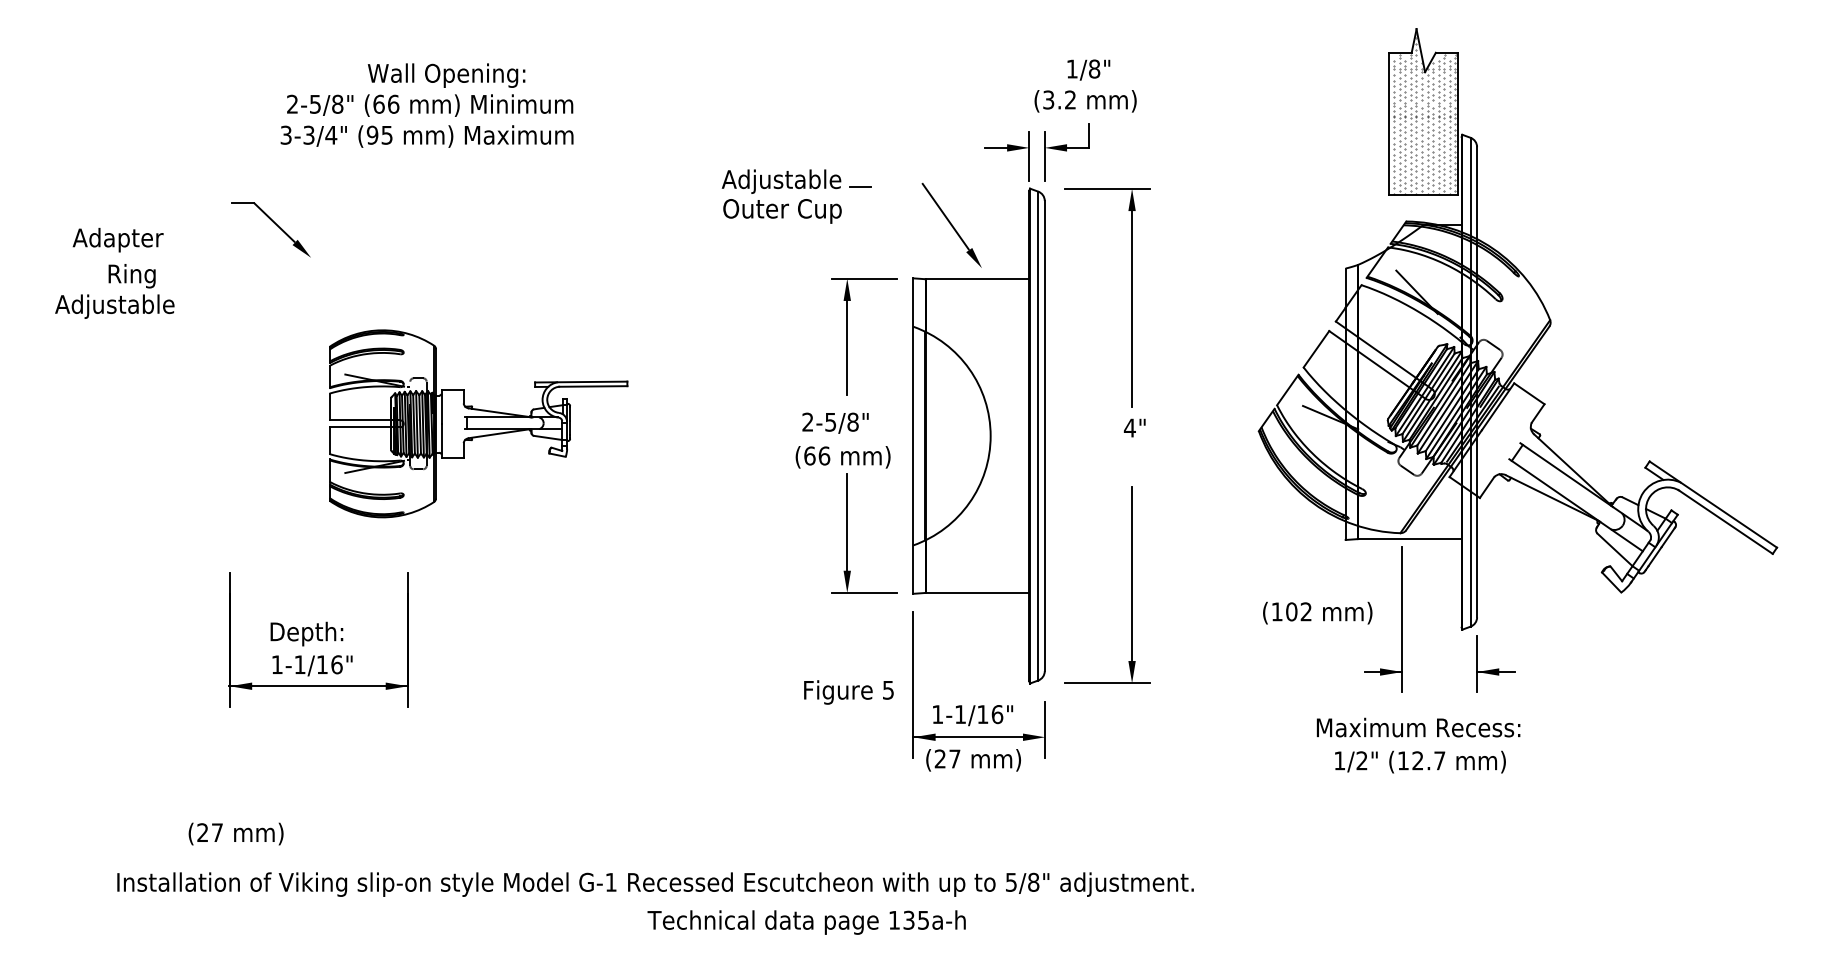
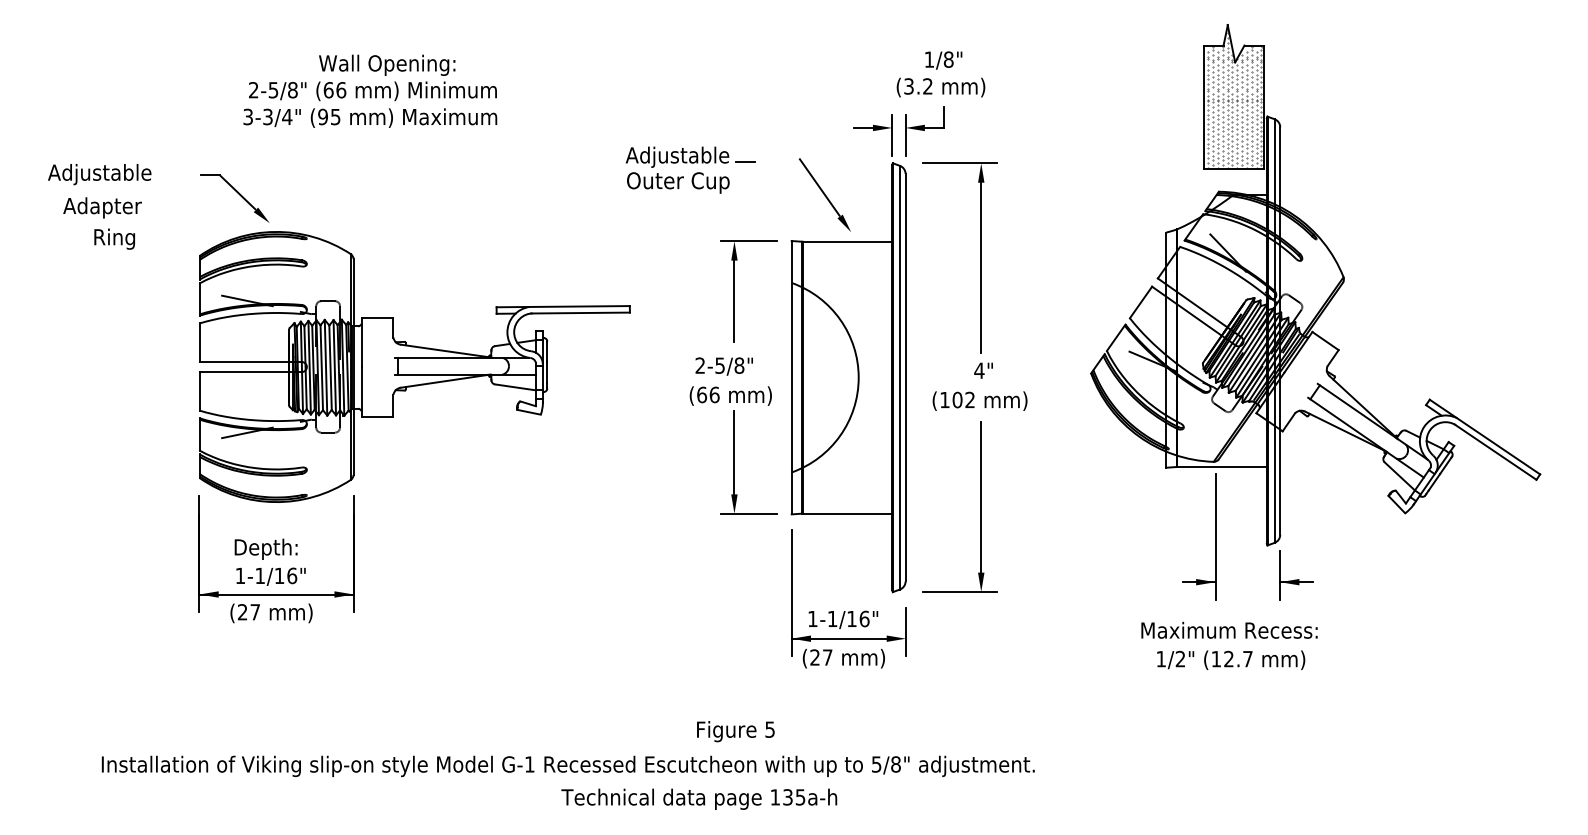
text: (114, 306) -> (99, 174), moved
part: (478, 423) -> (414, 366), size x1.67
text: (1317, 612) -> (979, 400), moved
text: (848, 692) -> (735, 731), moved
text: (235, 833) -> (271, 612), moved

